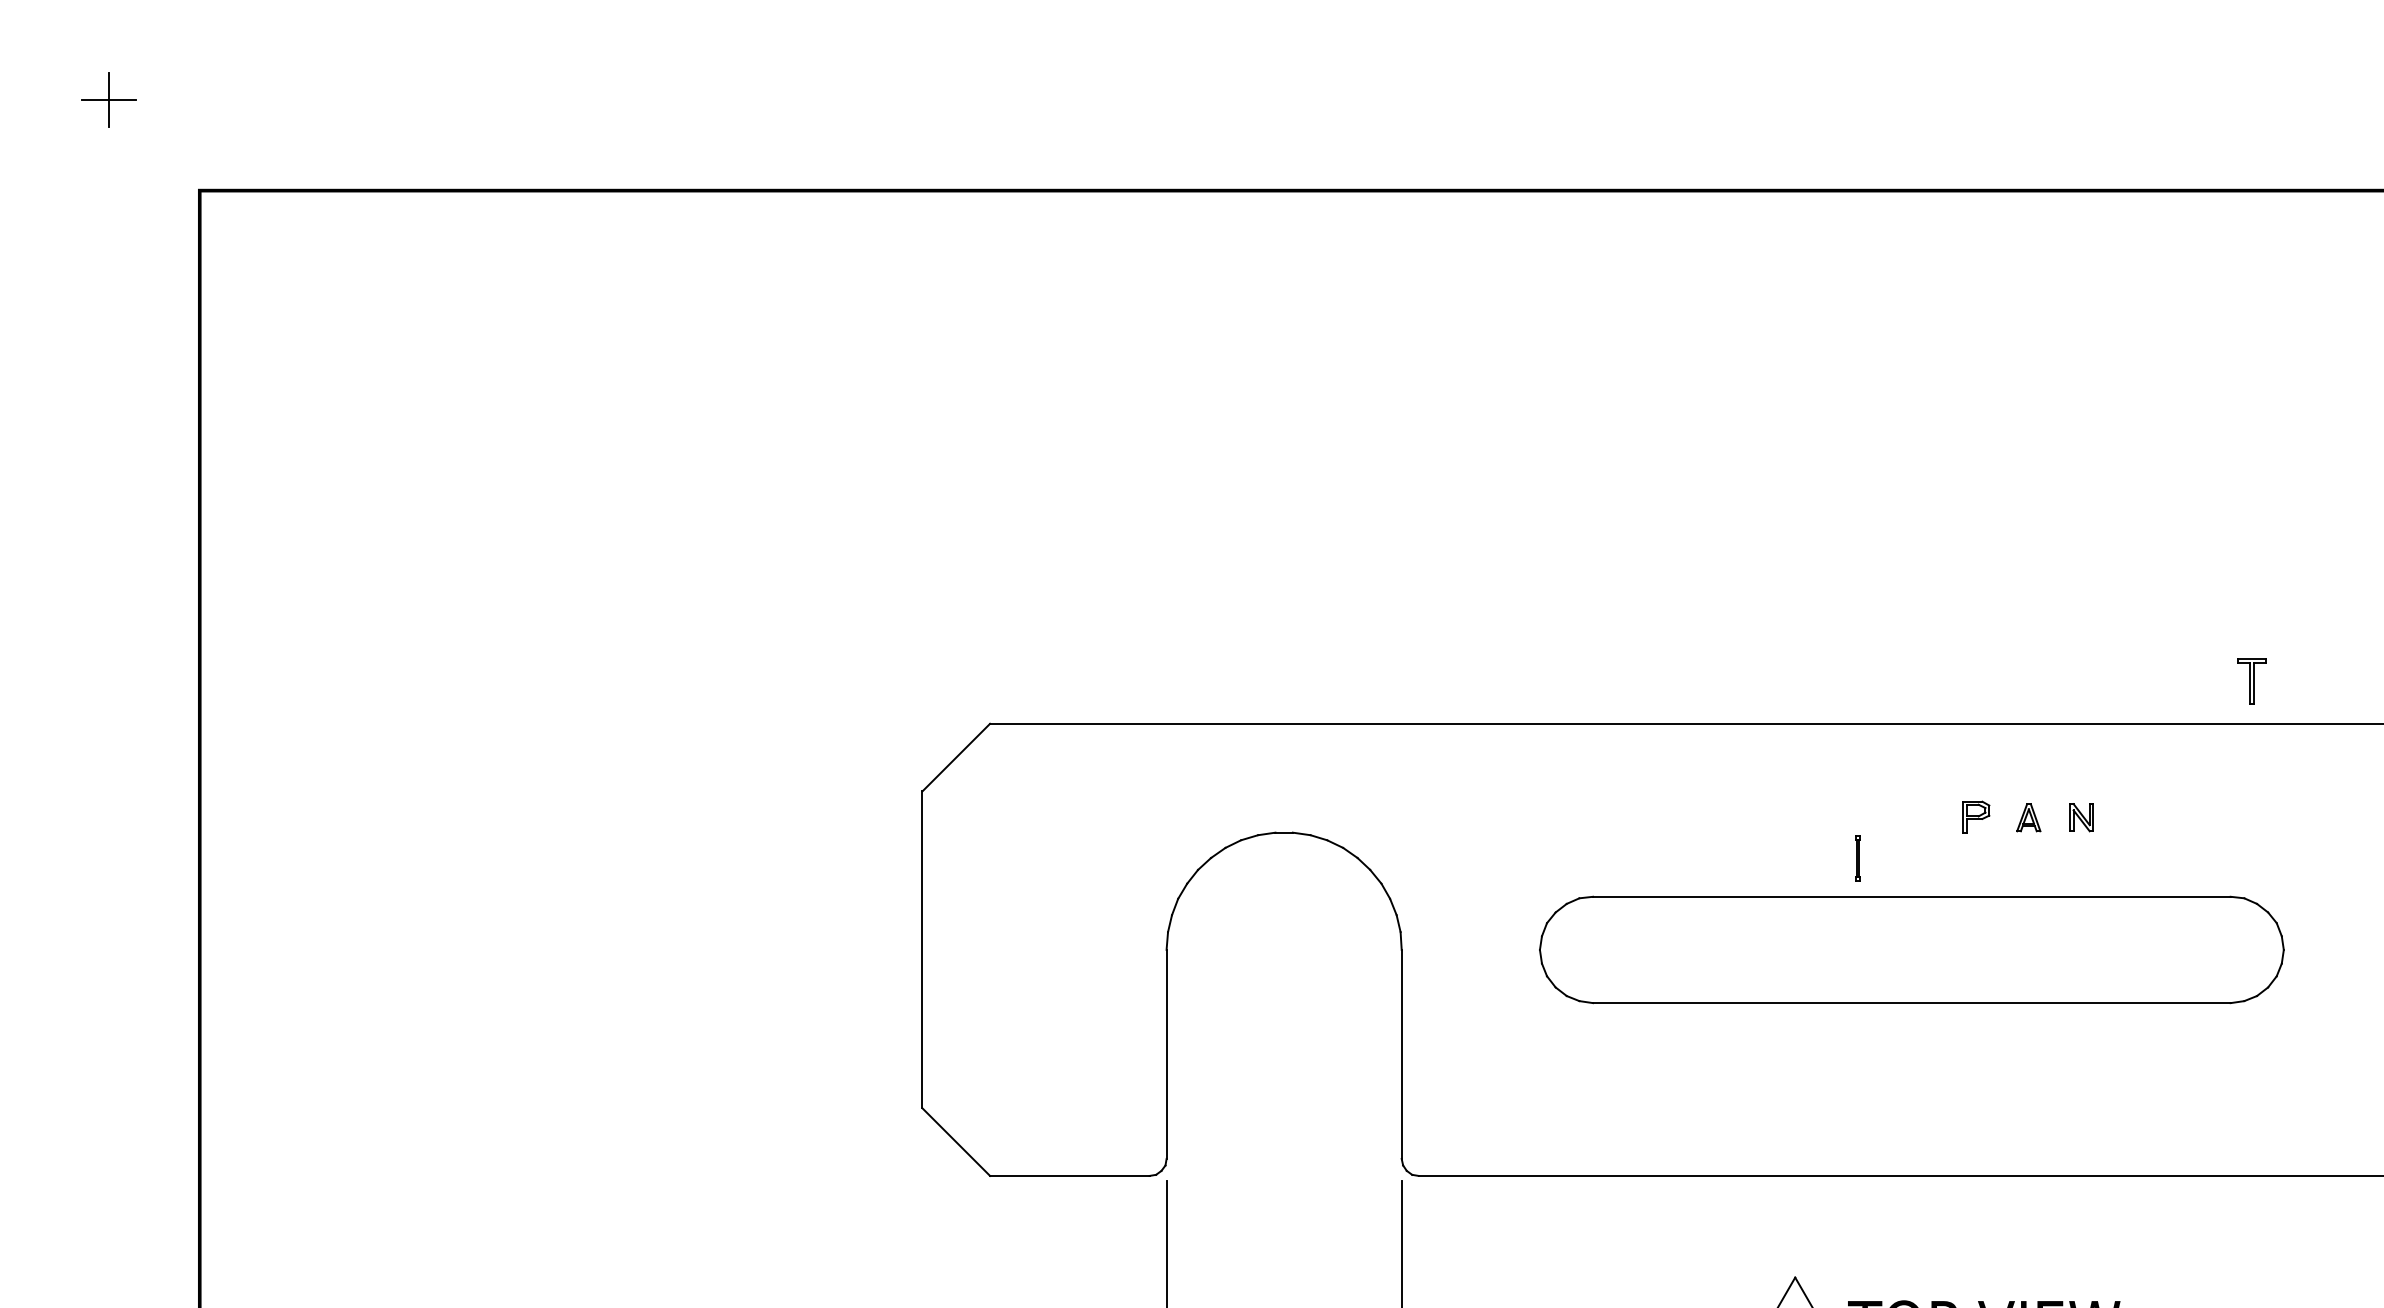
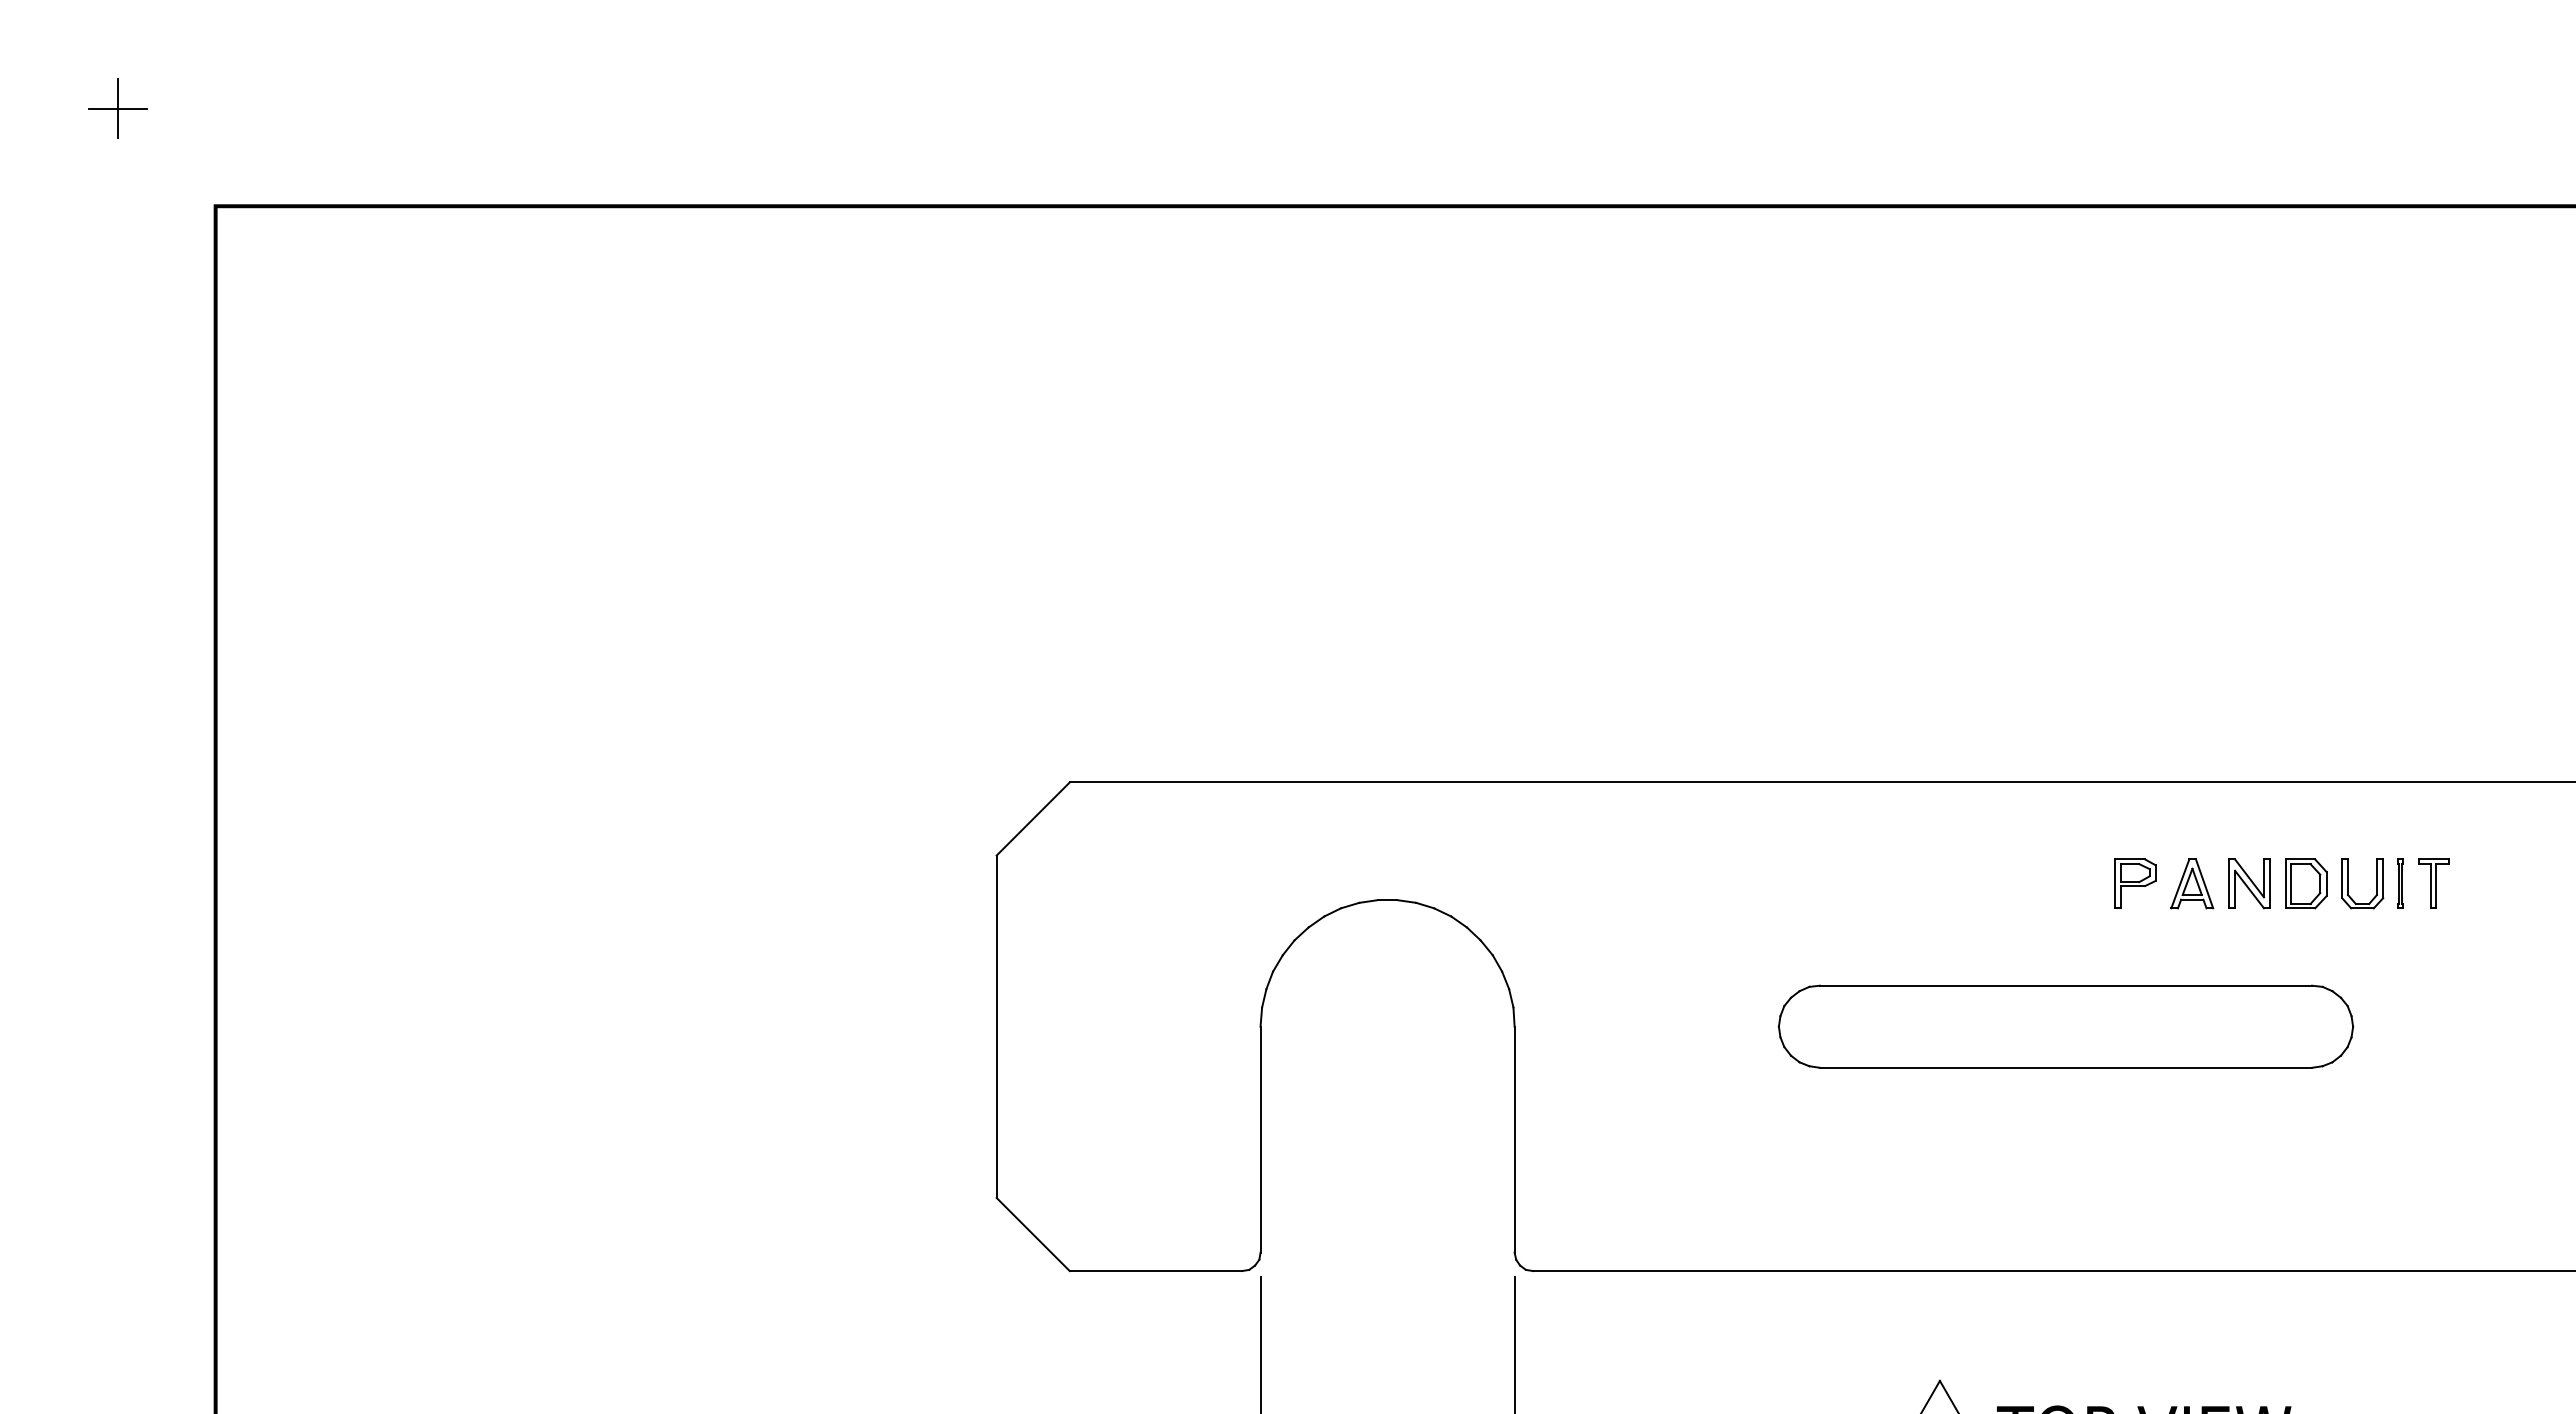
part: (2251, 681) -> (2433, 883), moved
part: (1976, 817) -> (2135, 883), size x1.43
part: (2028, 817) -> (2192, 883), size x1.67
part: (2081, 817) -> (2249, 883), size x1.67
part: (2134, 817) -> (2306, 883), added
part: (2173, 817) -> (2348, 883), added
part: (1857, 858) -> (2400, 883), moved
part: (1911, 949) -> (2065, 1026), size x0.71

